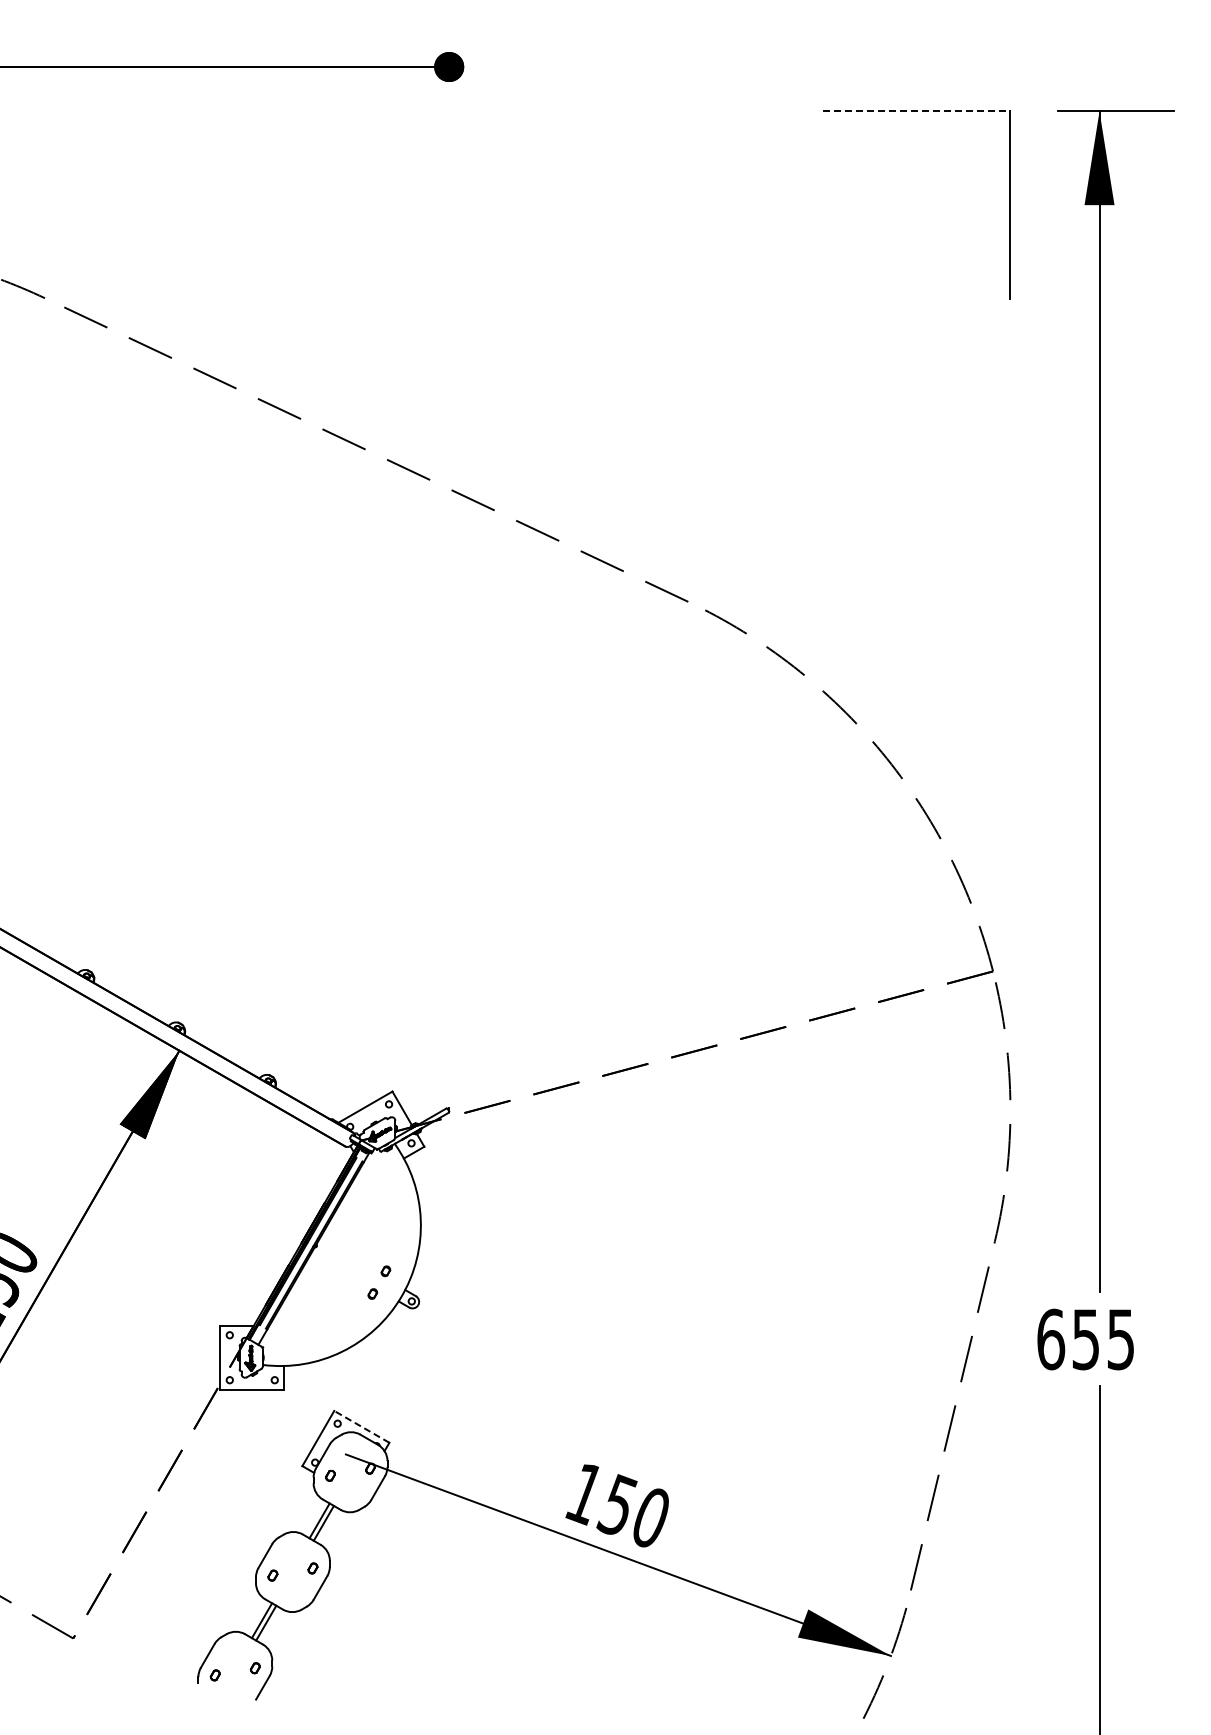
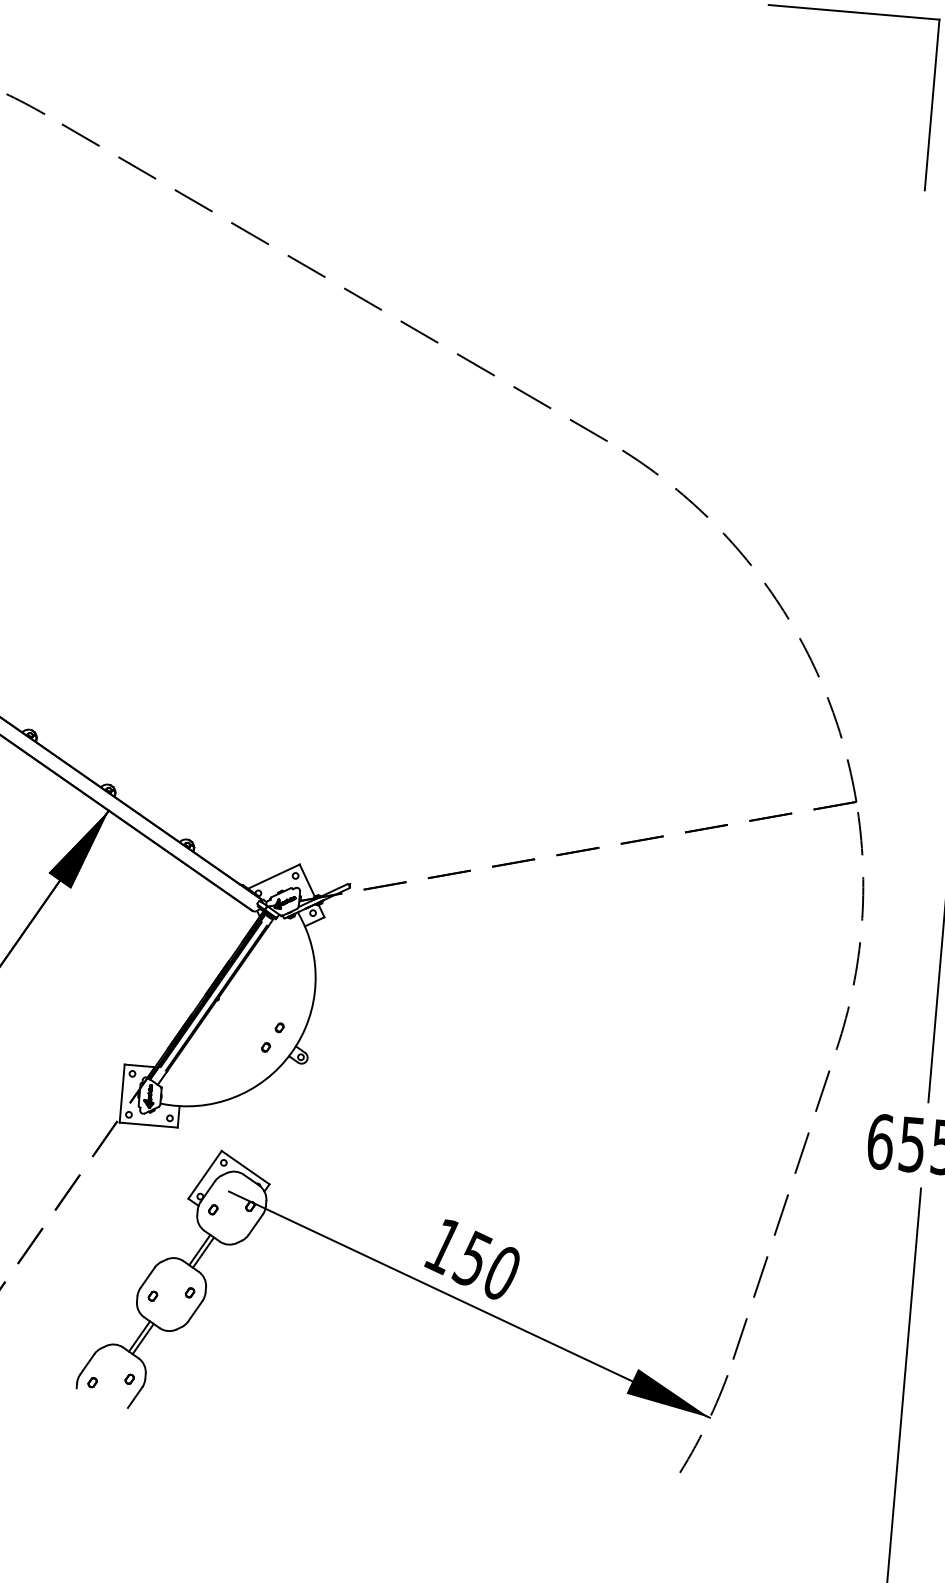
line: (916, 111) -> (853, 12), dashed -> solid
line: (361, 1426) -> (245, 1167), dashed -> solid

